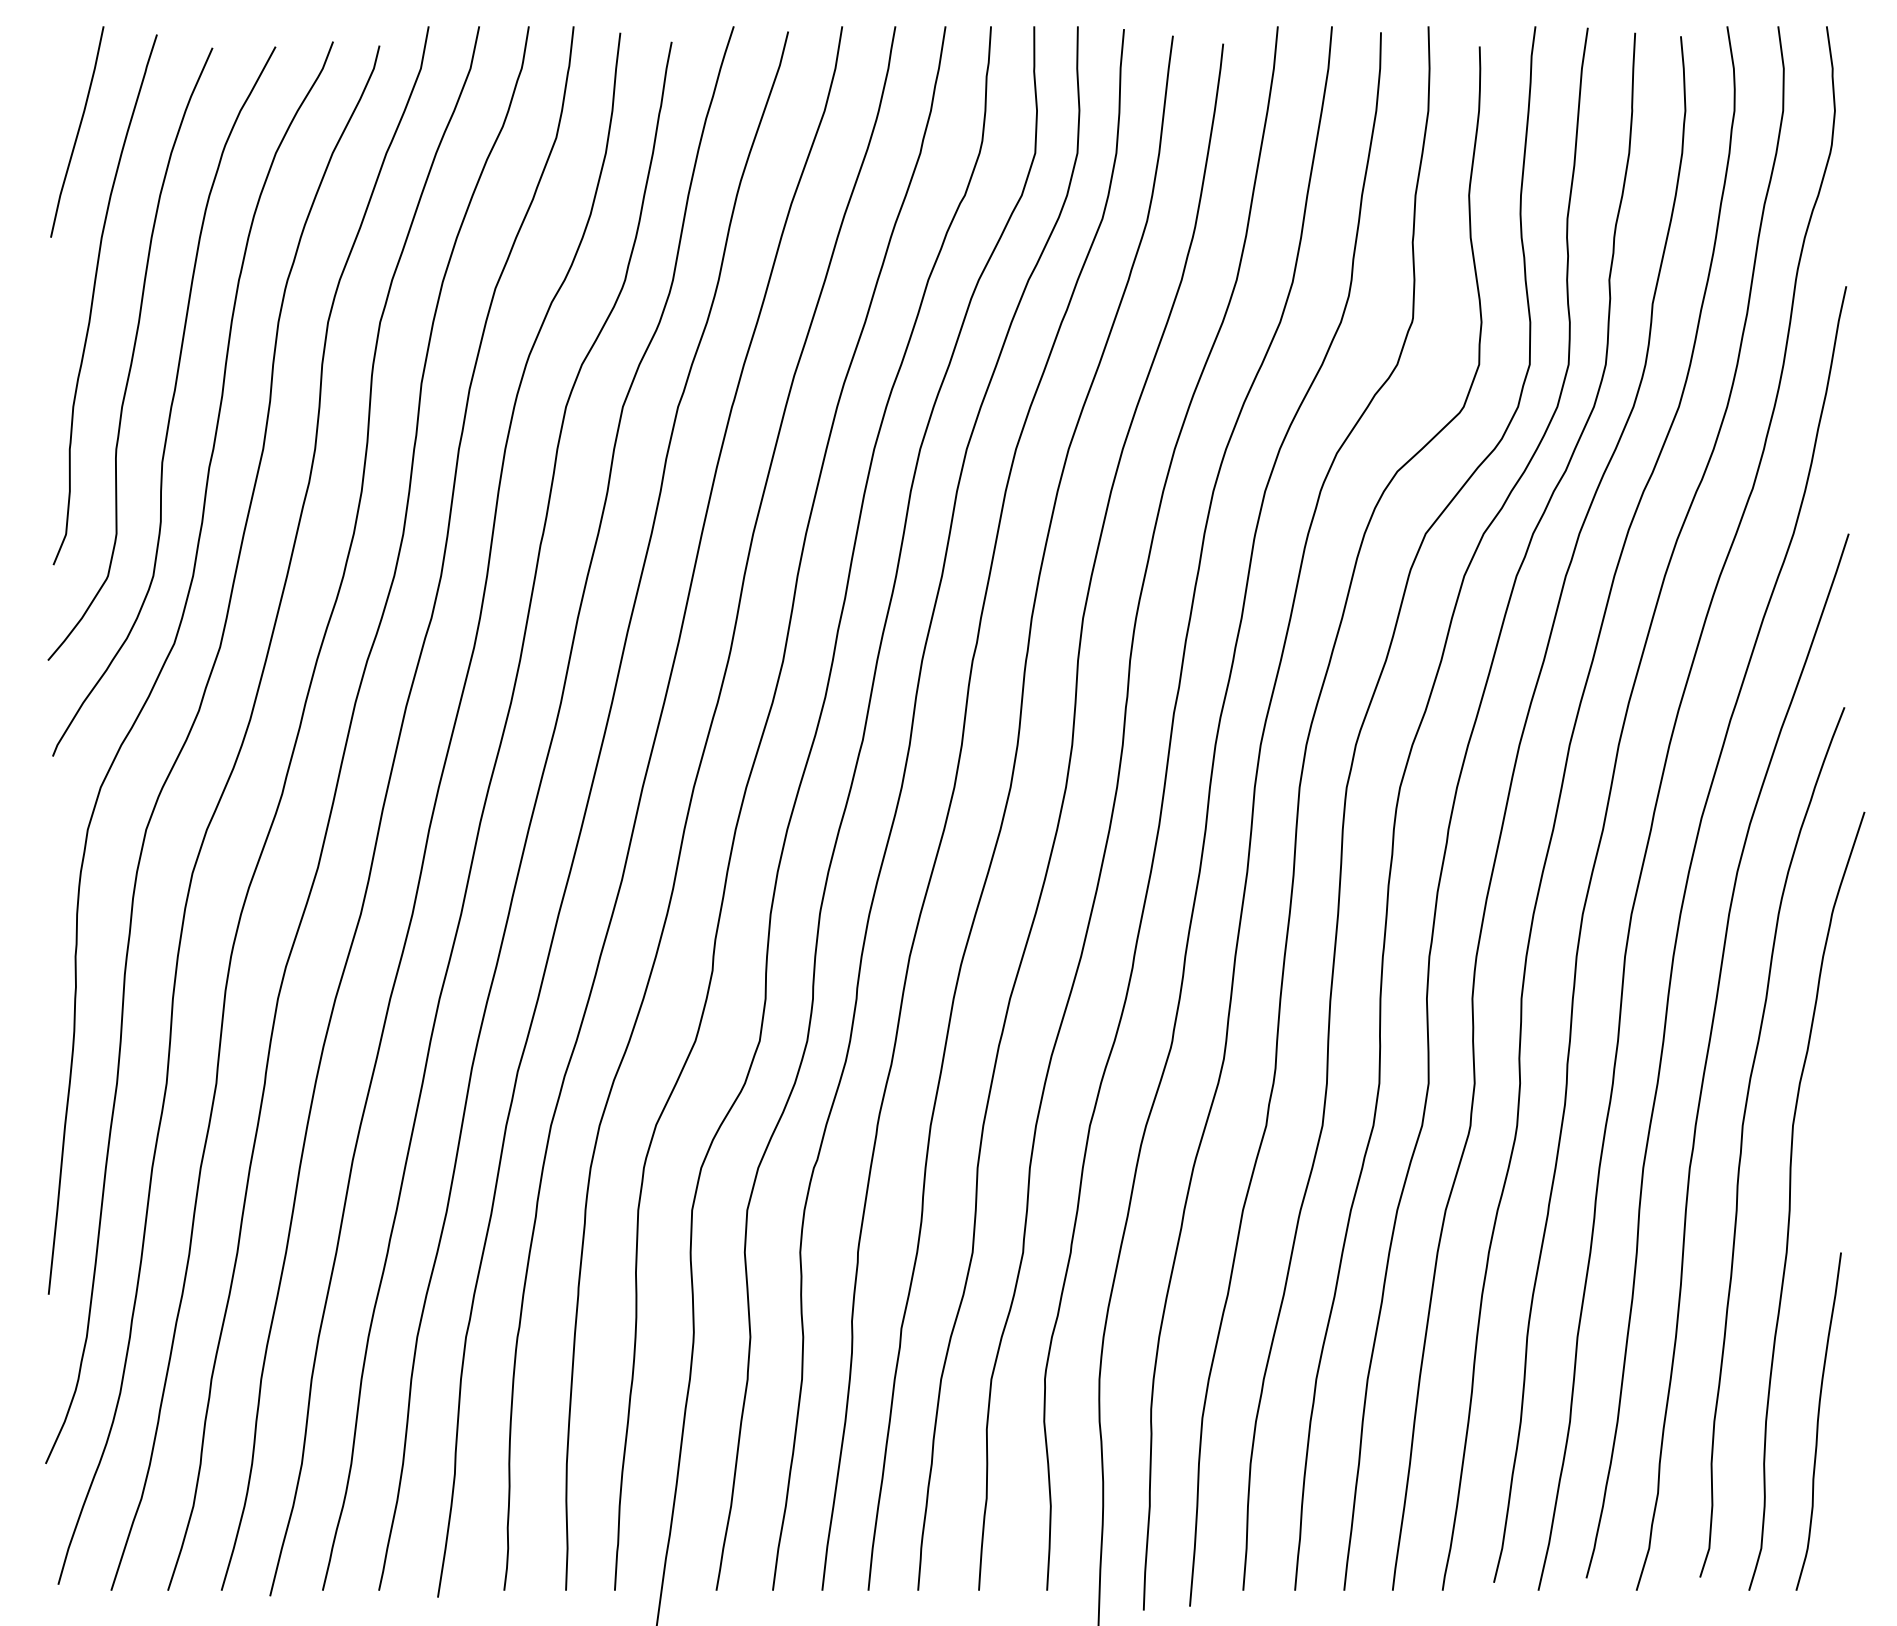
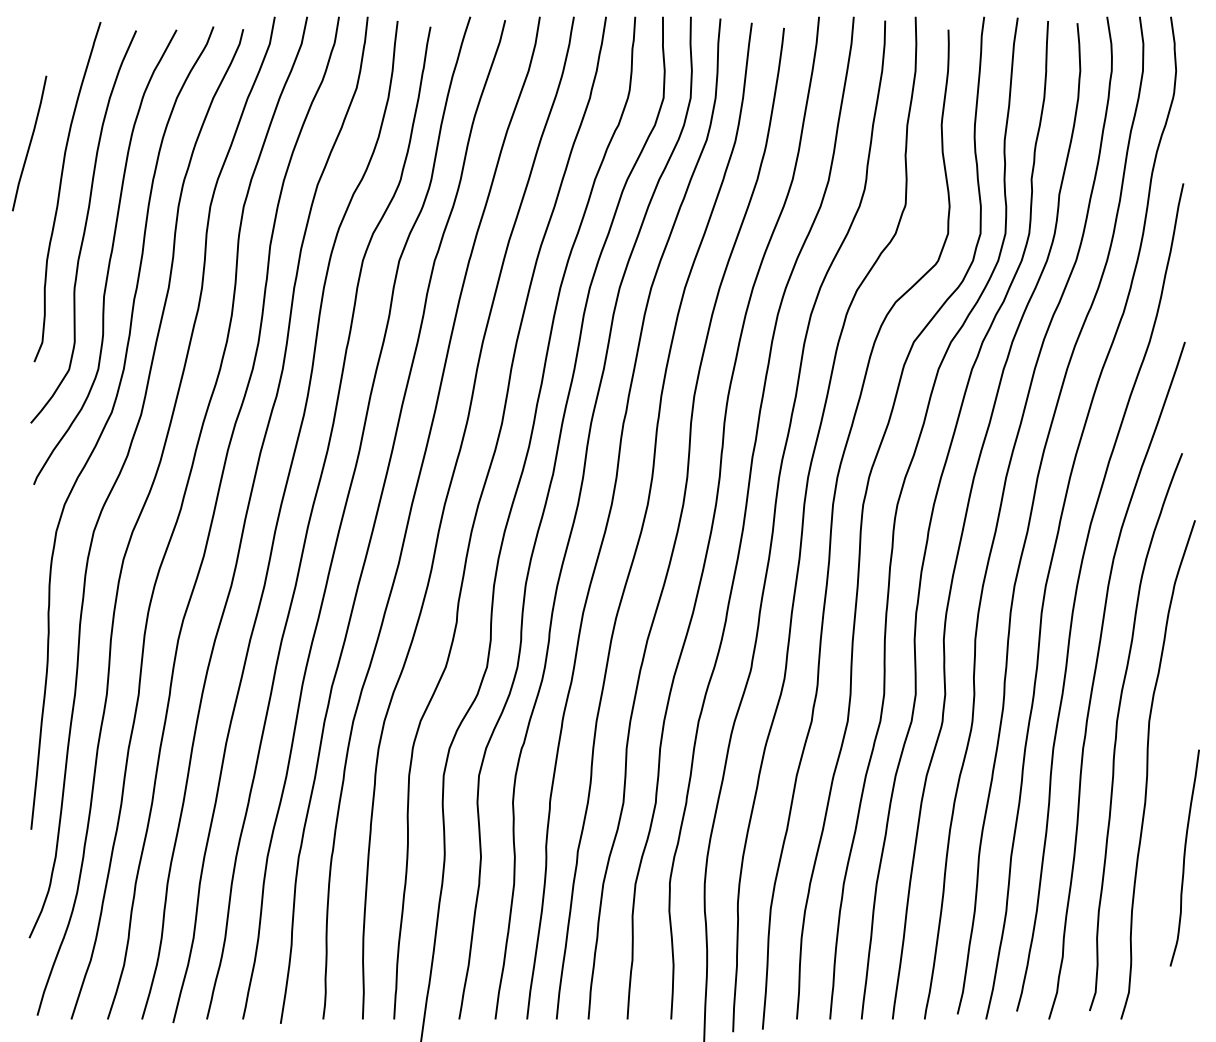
line: (77, 131) -> (29, 143), moved
curve: (1818, 1420) -> (1184, 857), moved

